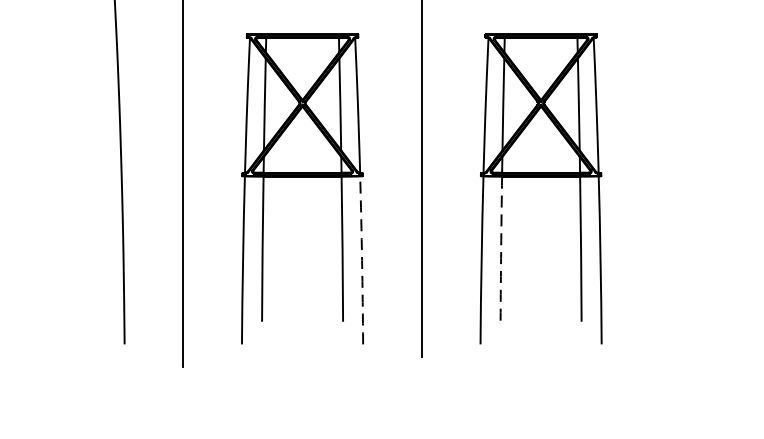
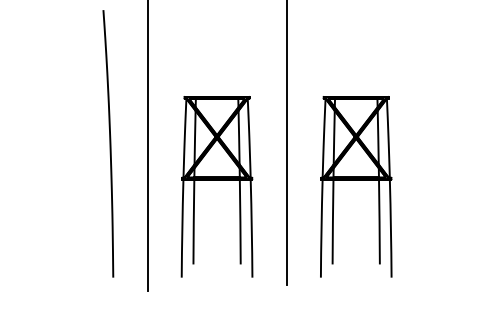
arc: (500, 249) -> (332, 222), dashed -> solid
arc: (361, 260) -> (251, 228), dashed -> solid

